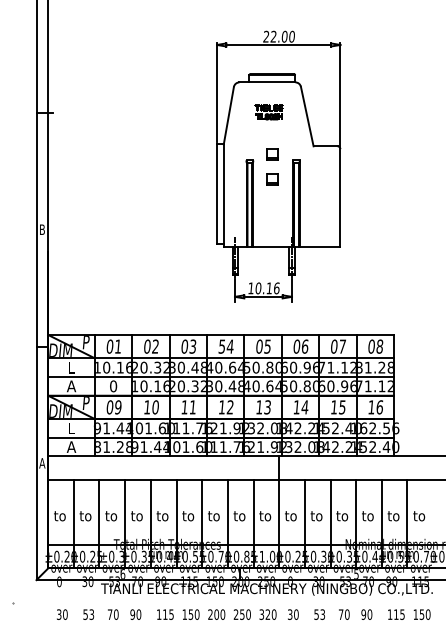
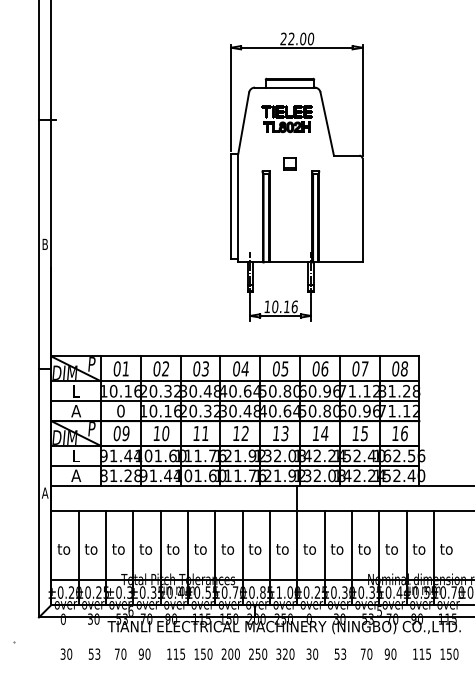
part: (269, 112) -> (287, 119), size x1.67
part: (272, 179) -> (290, 190), removed
text: (221, 346) -> (235, 368), 54 -> 04

